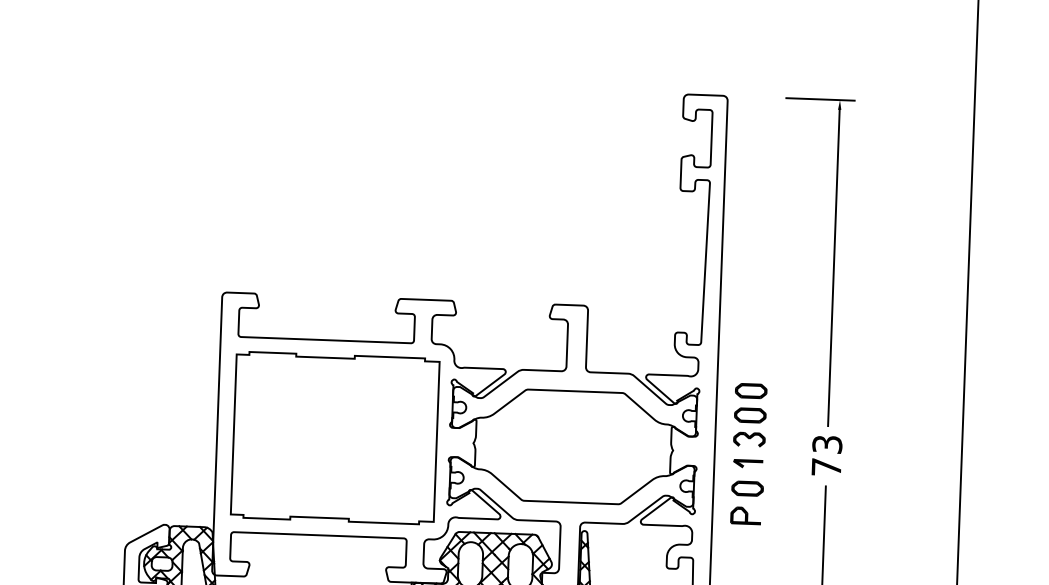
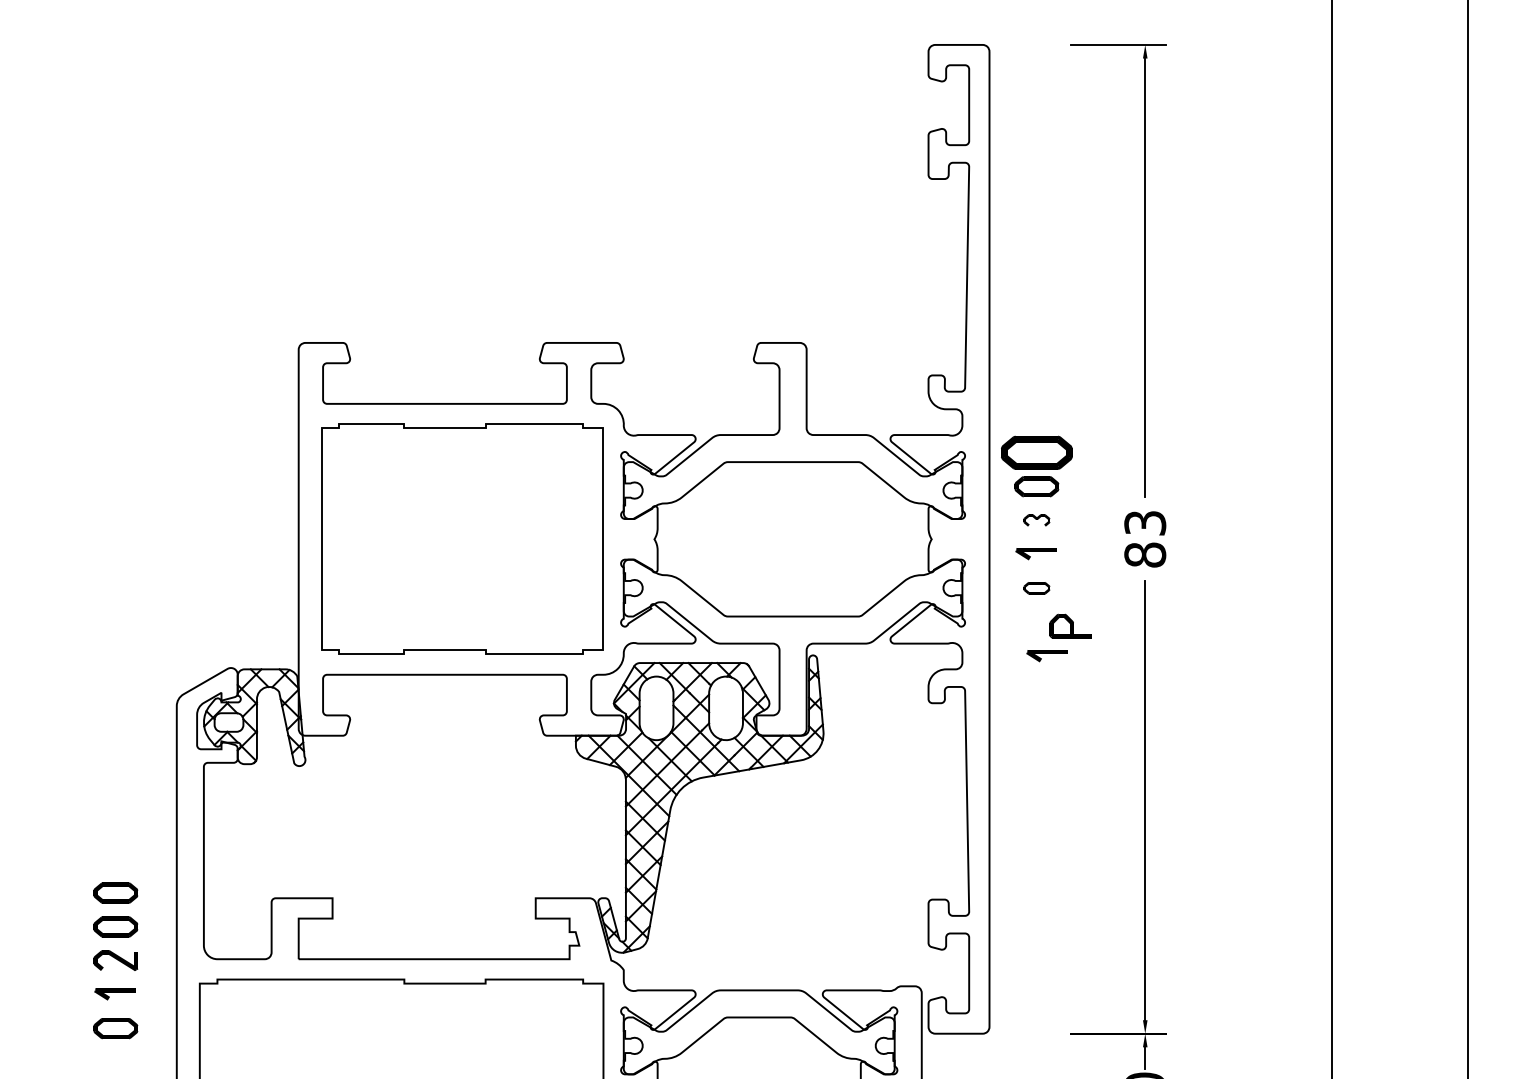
part: (750, 390) -> (1036, 452), size x1.6
part: (749, 439) -> (1036, 520), size x0.6
text: (826, 467) -> (1145, 554), 73 -> 83
part: (747, 488) -> (1036, 587), size x0.6
part: (745, 515) -> (1070, 625), moved
part: (752, 538) -> (1046, 656), added

